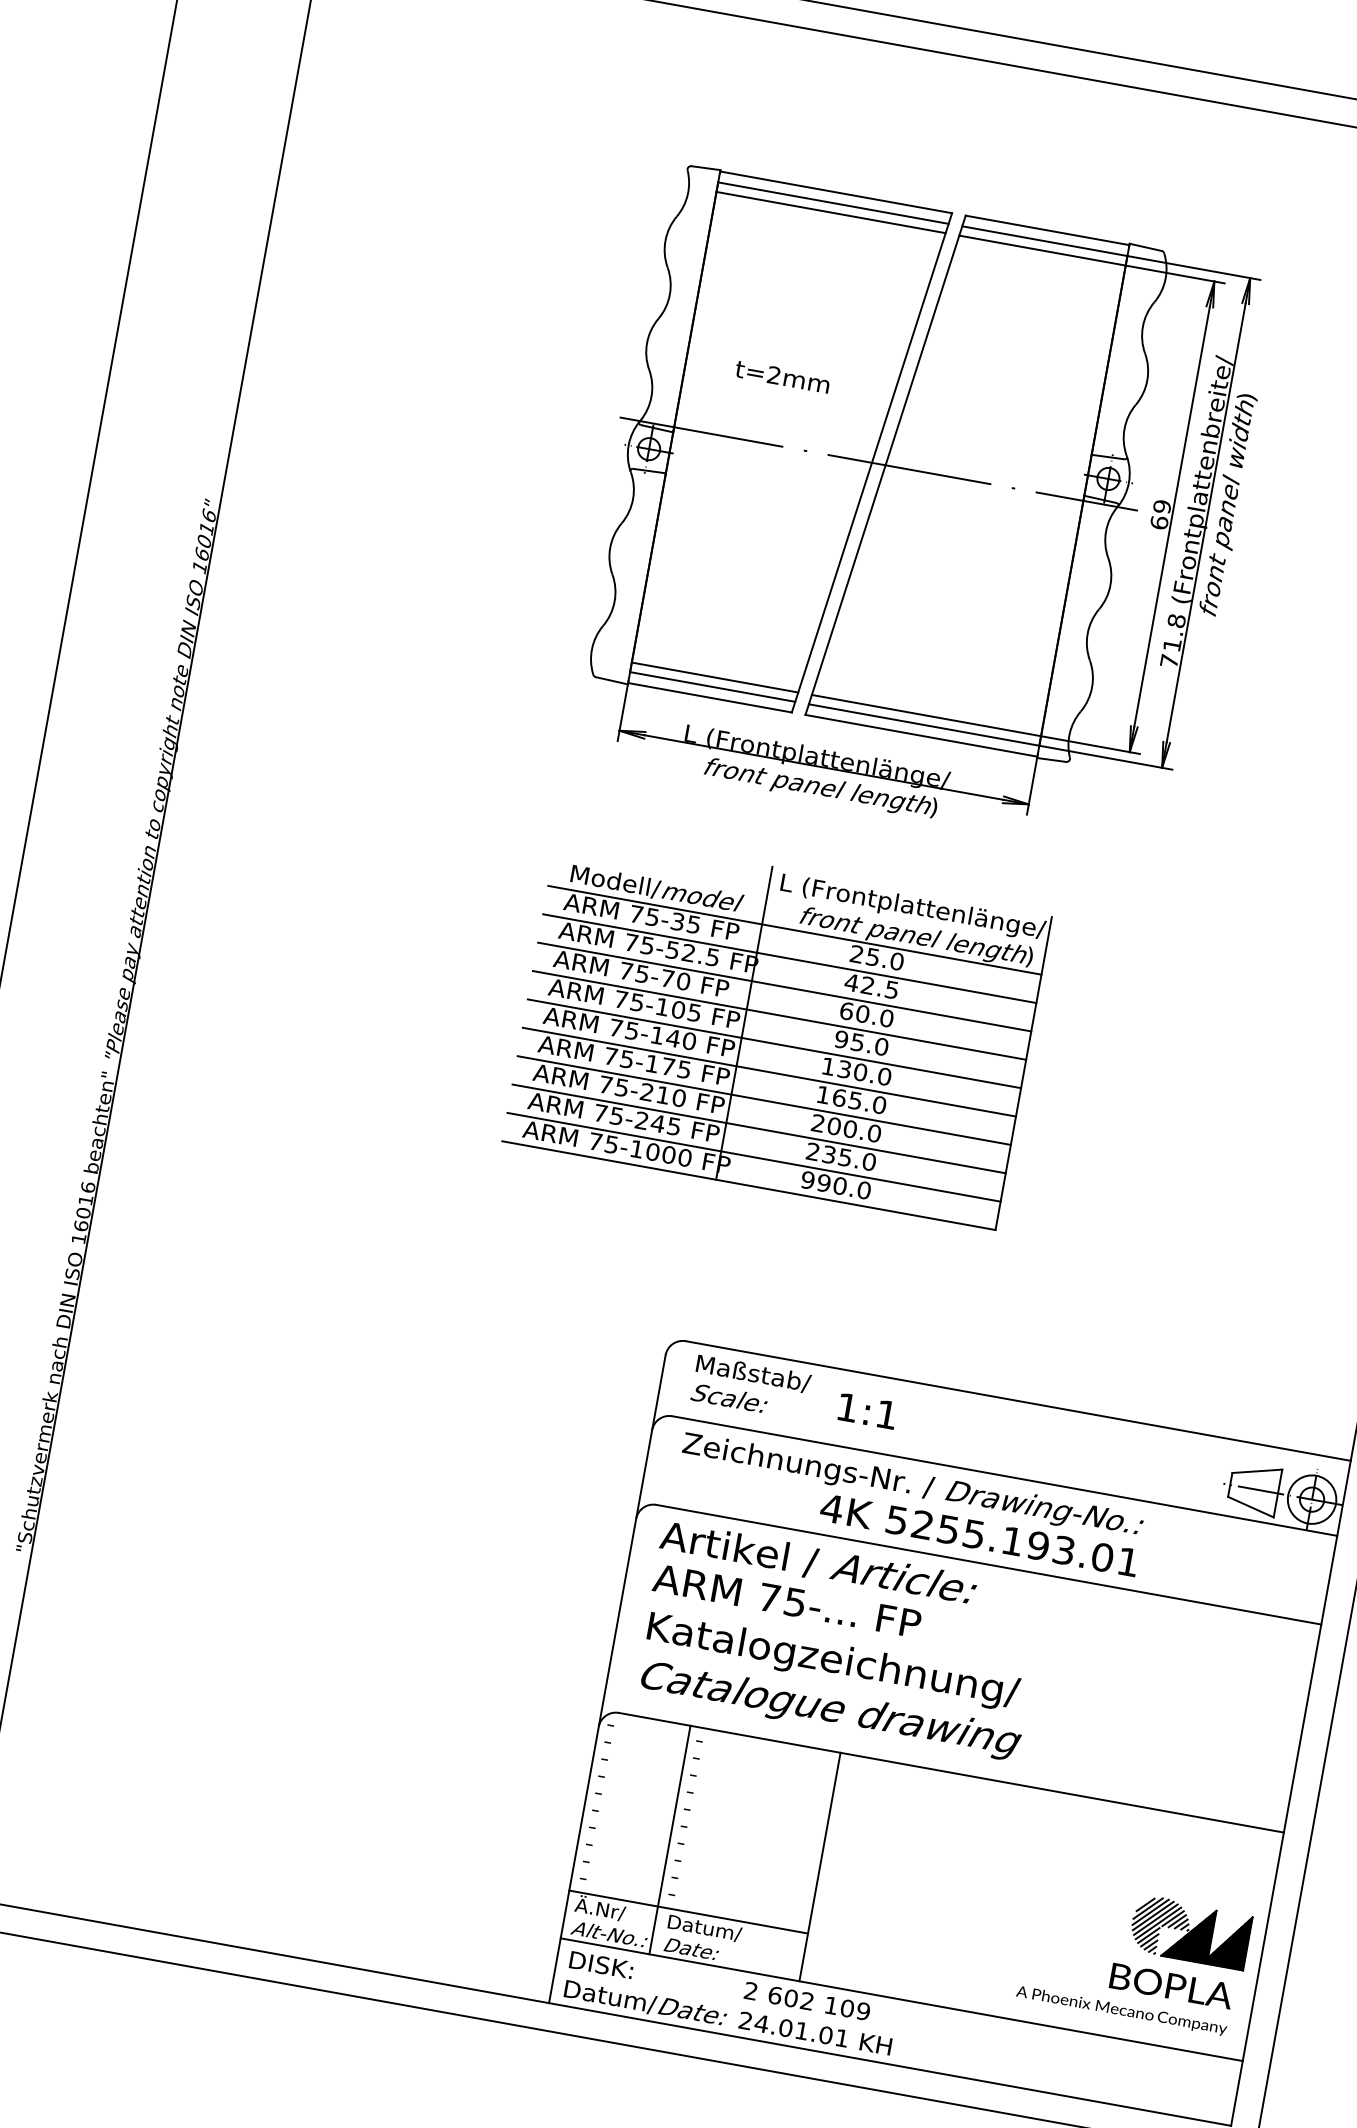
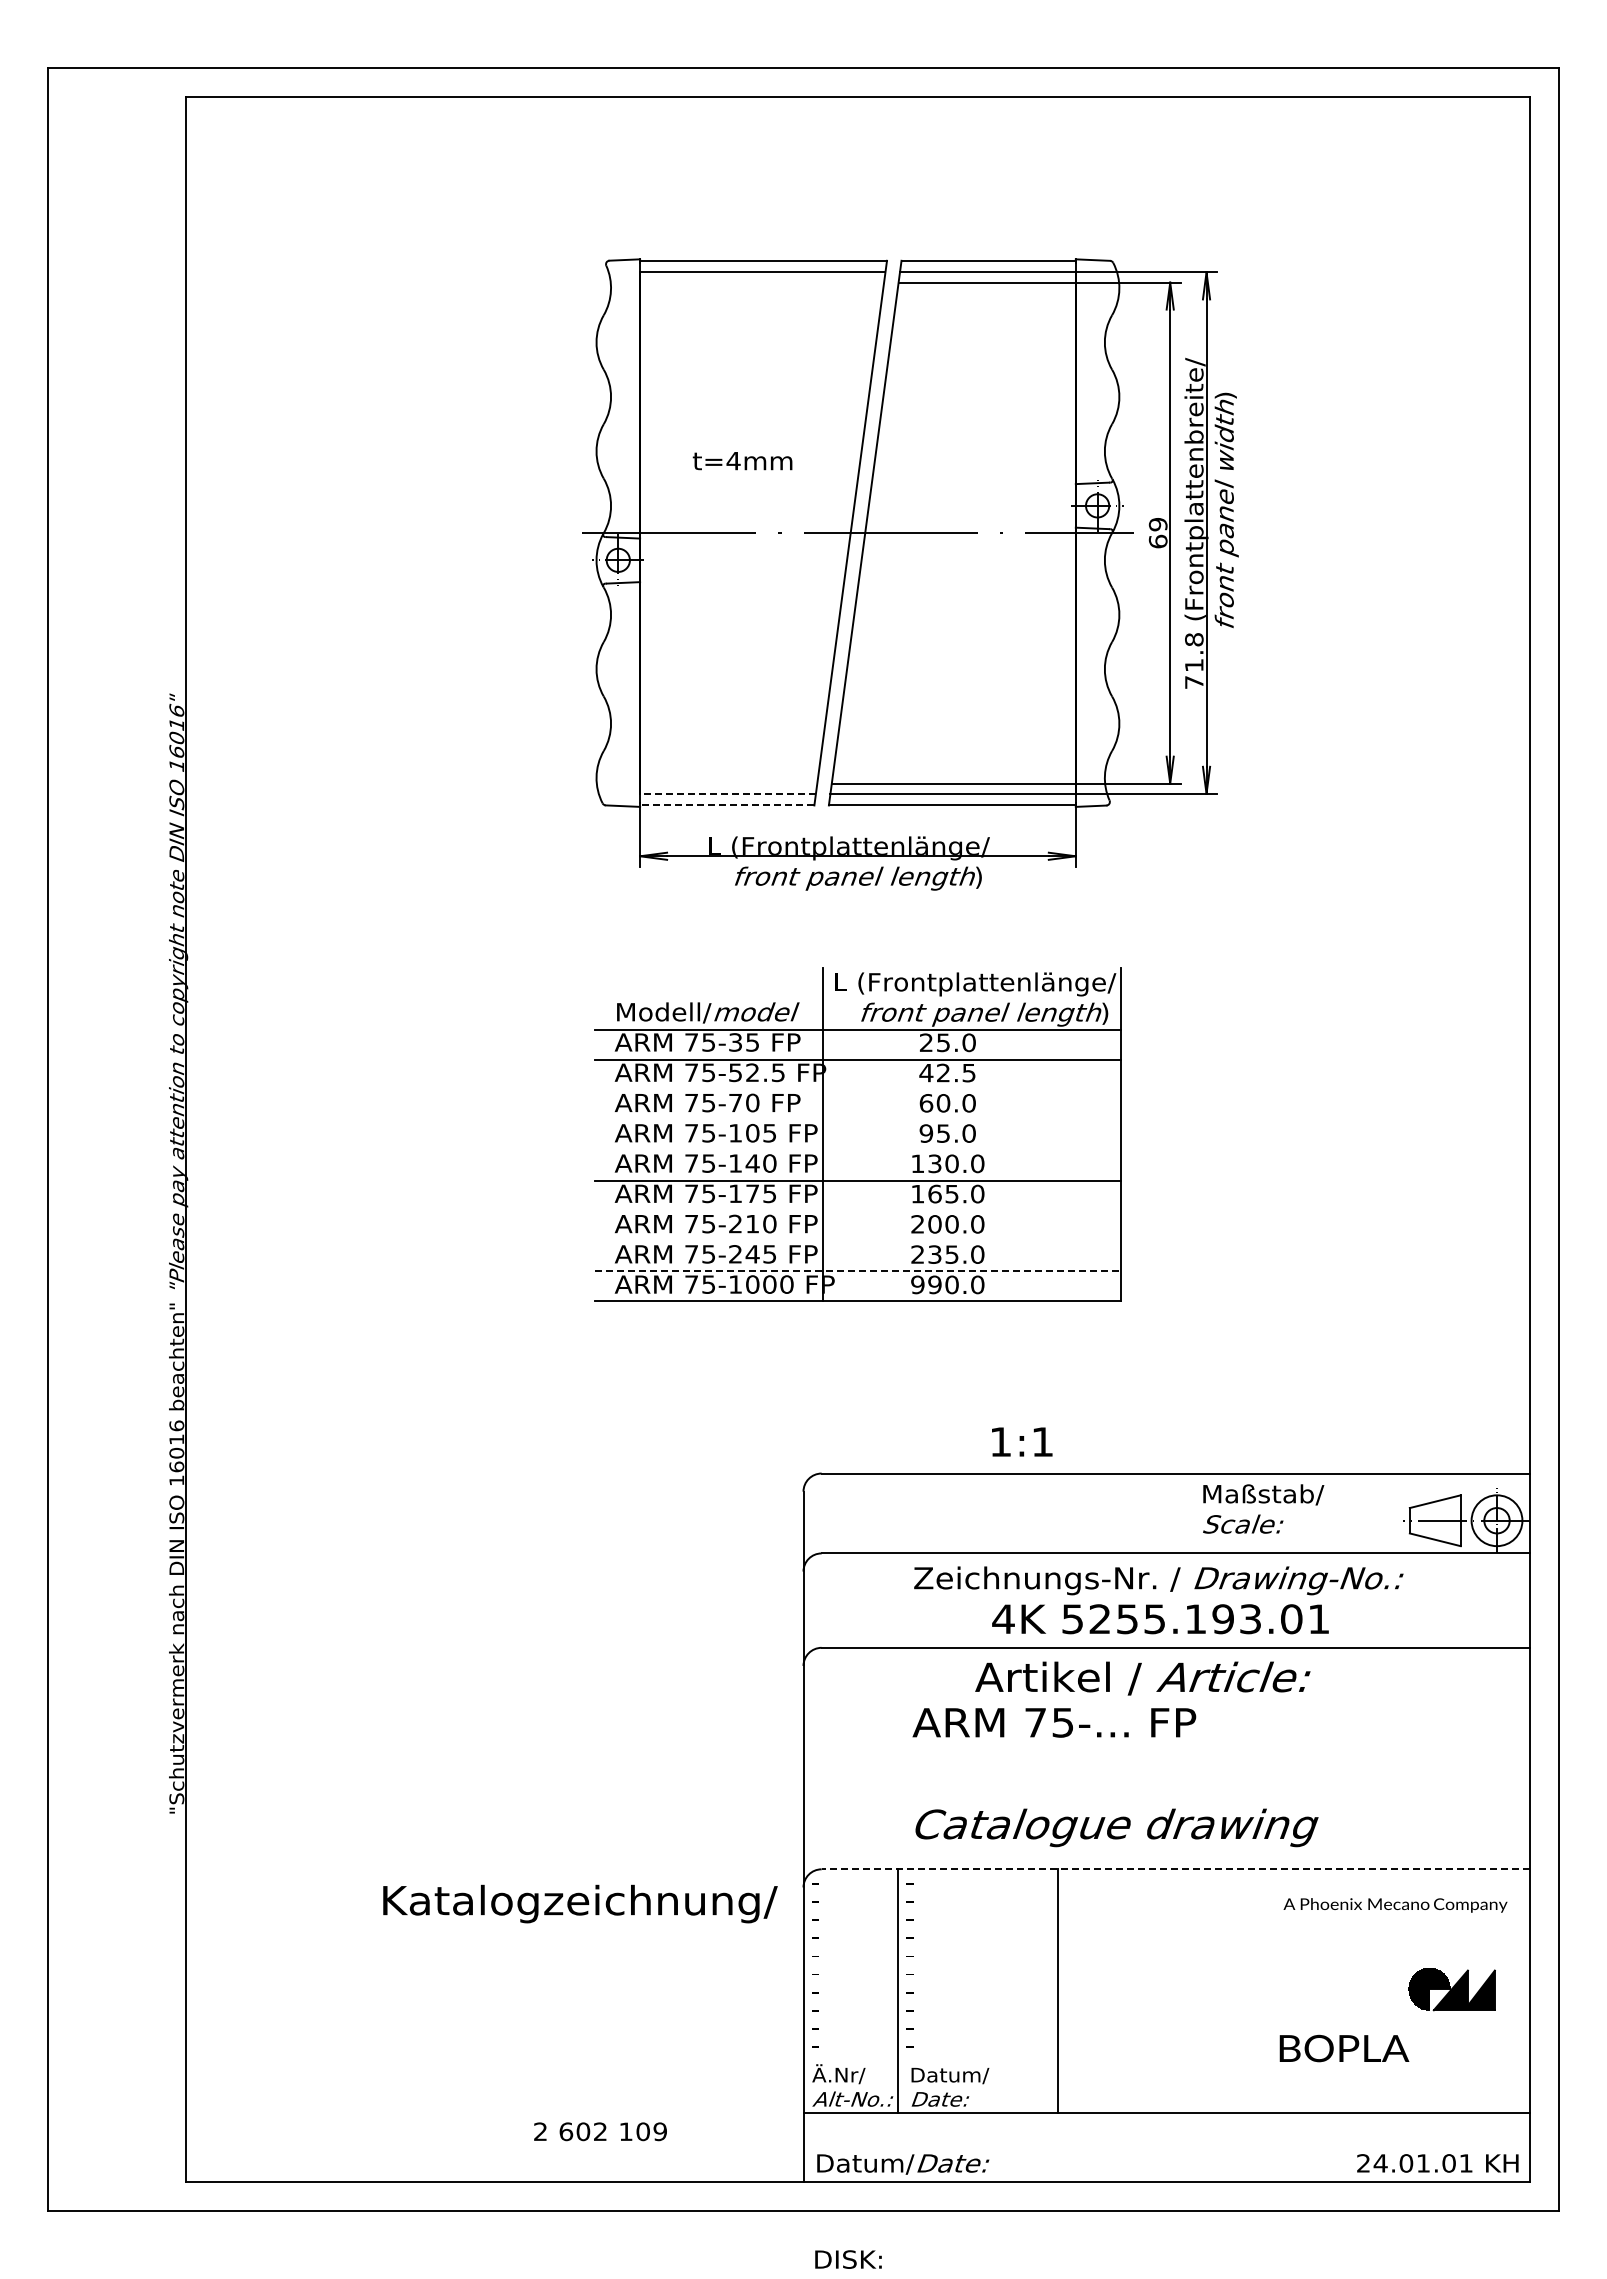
line: (831, 212) -> (762, 282), removed
text: (774, 374) -> (733, 460), t=2mm -> t=4mm
line: (714, 677) -> (728, 783), removed
line: (713, 686) -> (728, 793), solid -> dashed
line: (709, 697) -> (726, 805), solid -> dashed
line: (784, 986) -> (857, 1089), removed
line: (779, 1015) -> (857, 1120), removed
line: (774, 1043) -> (857, 1150), removed
line: (763, 1100) -> (857, 1210), removed
line: (758, 1129) -> (857, 1241), removed
line: (753, 1157) -> (857, 1271), solid -> dashed
text: (751, 1386) -> (1263, 1508), moved
text: (867, 1410) -> (1022, 1441), moved
text: (912, 1485) -> (1158, 1580), moved
text: (818, 1563) -> (1142, 1678), moved
text: (787, 1600) -> (1054, 1722), moved
text: (833, 1661) -> (580, 1903), moved
text: (830, 1710) -> (1116, 1827), moved
line: (951, 1772) -> (1175, 1869), solid -> dashed
line: (688, 1911) -> (930, 2061), removed
part: (1190, 1932) -> (1451, 1989), size x0.7
text: (601, 1964) -> (848, 2259), moved
text: (1171, 1986) -> (1344, 2048), moved
text: (807, 2001) -> (600, 2131), moved
text: (1121, 2011) -> (1395, 1905), moved
text: (815, 2033) -> (1437, 2163), moved

